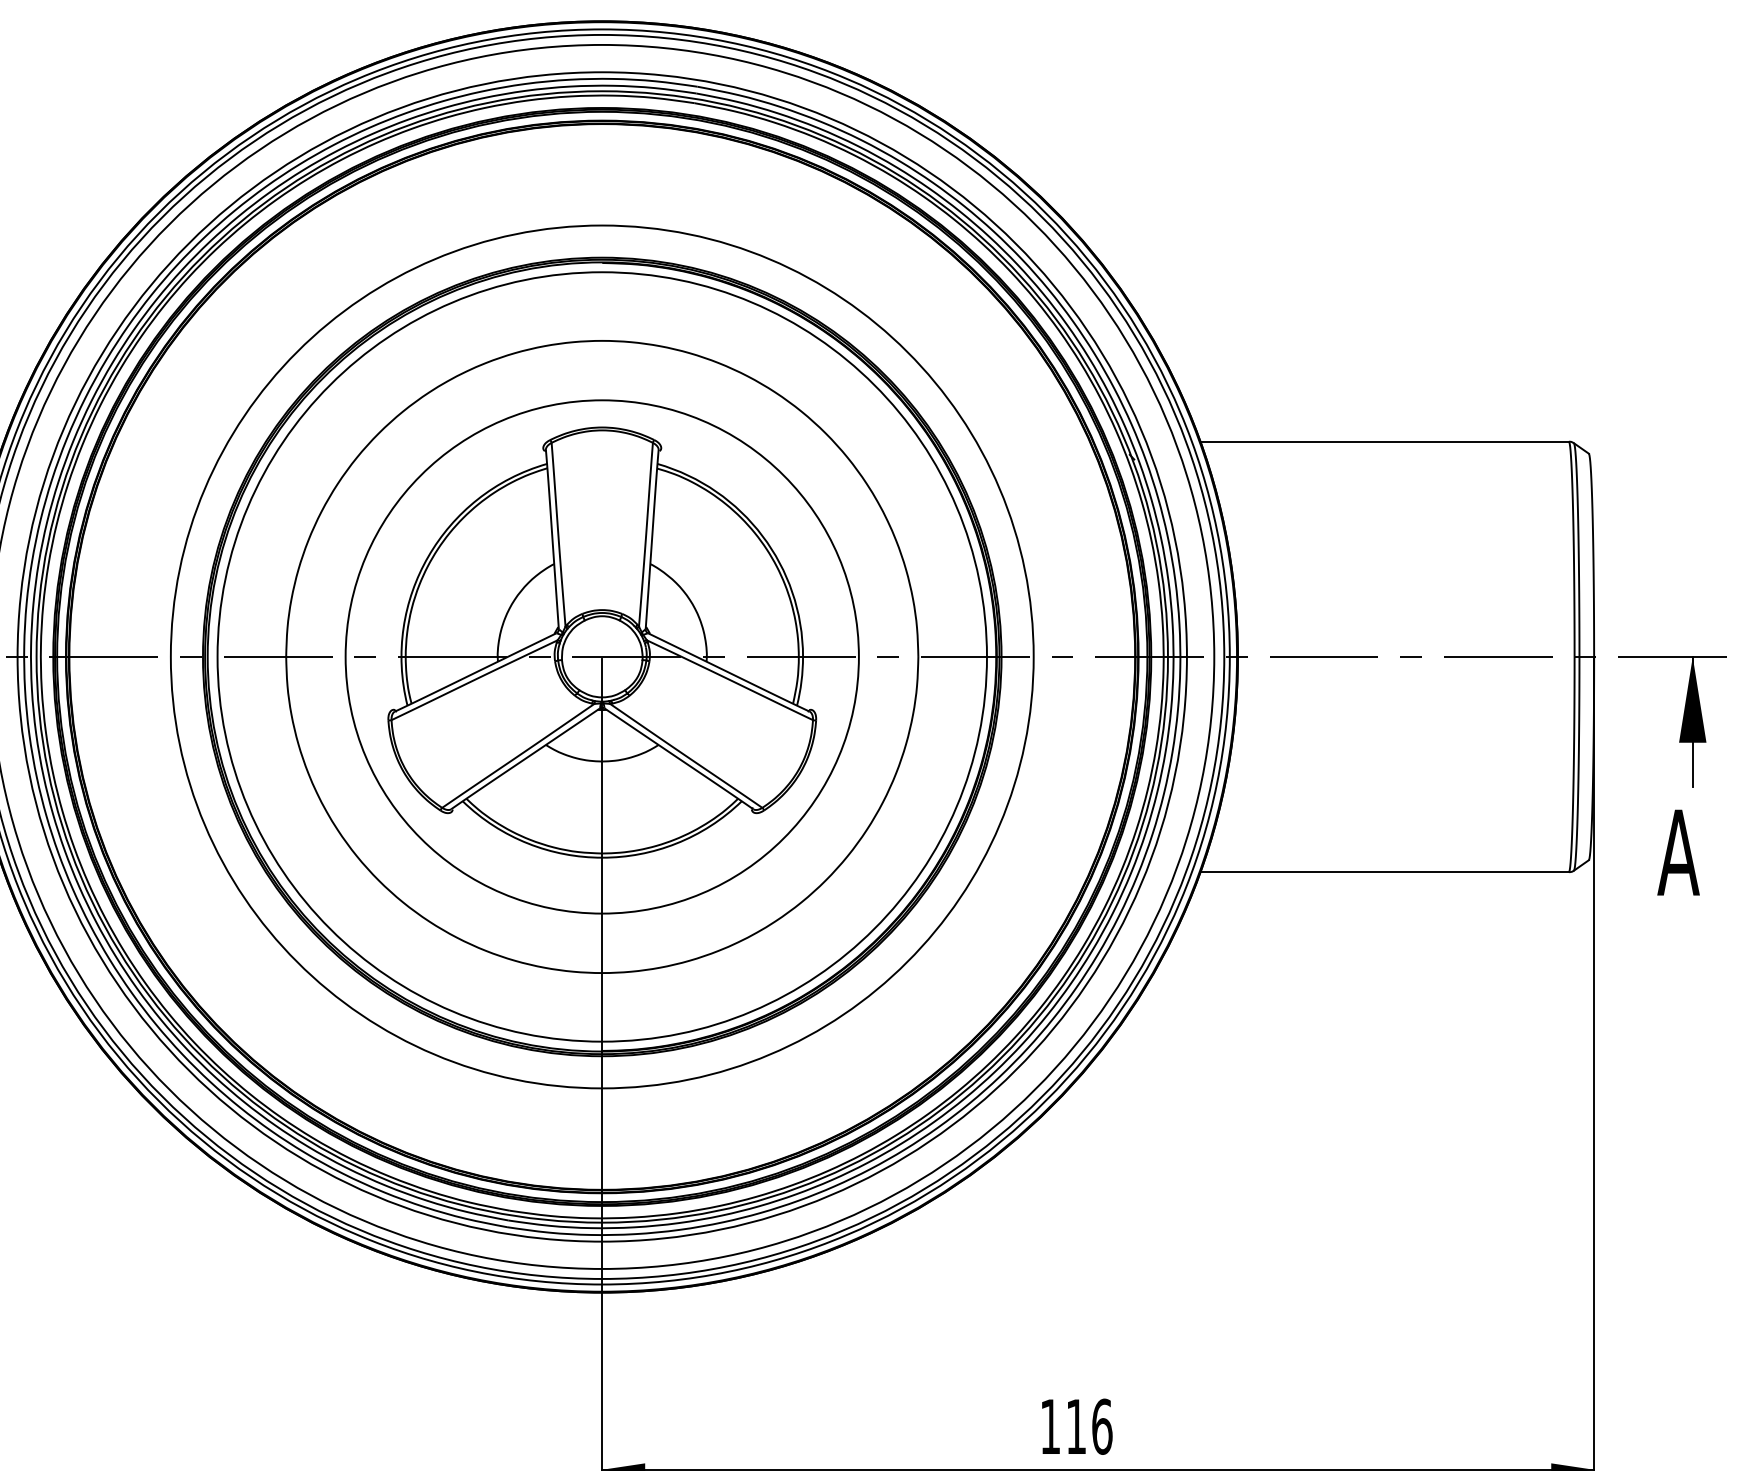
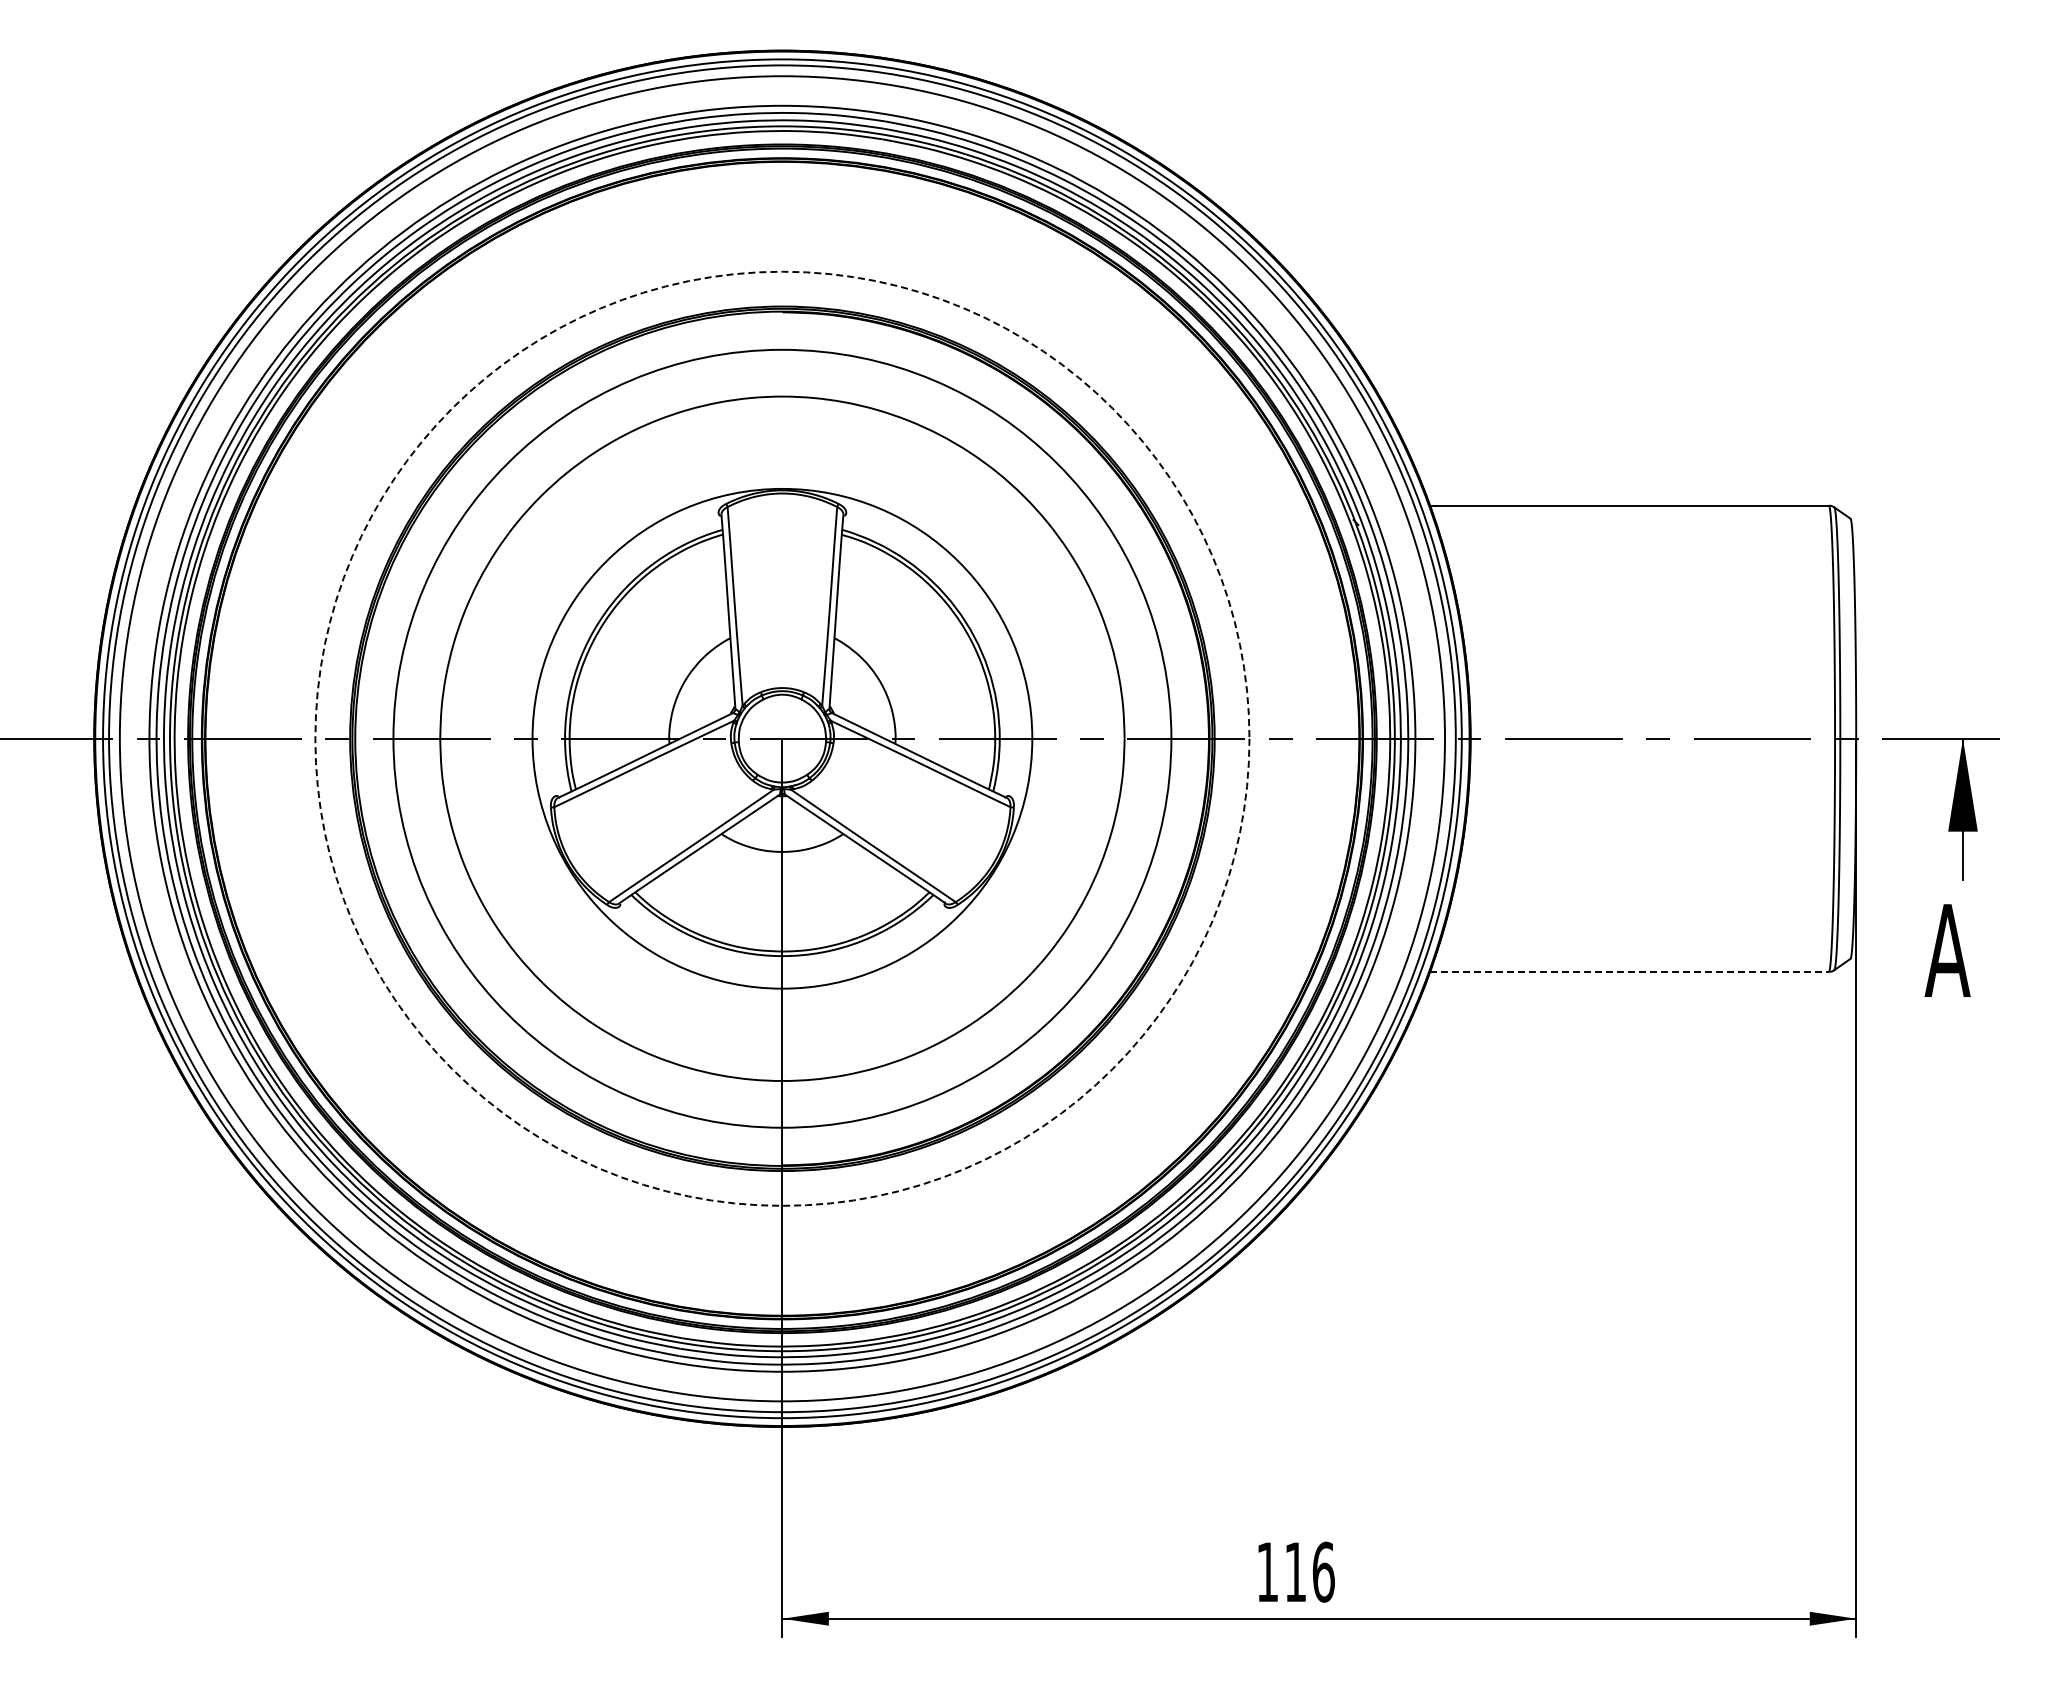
circle: (601, 656) -> (781, 738), size x0.6
circle: (602, 656) -> (782, 738), size x1.4
circle: (602, 656) -> (782, 738), solid -> dashed
line: (1384, 871) -> (1629, 971), solid -> dashed

